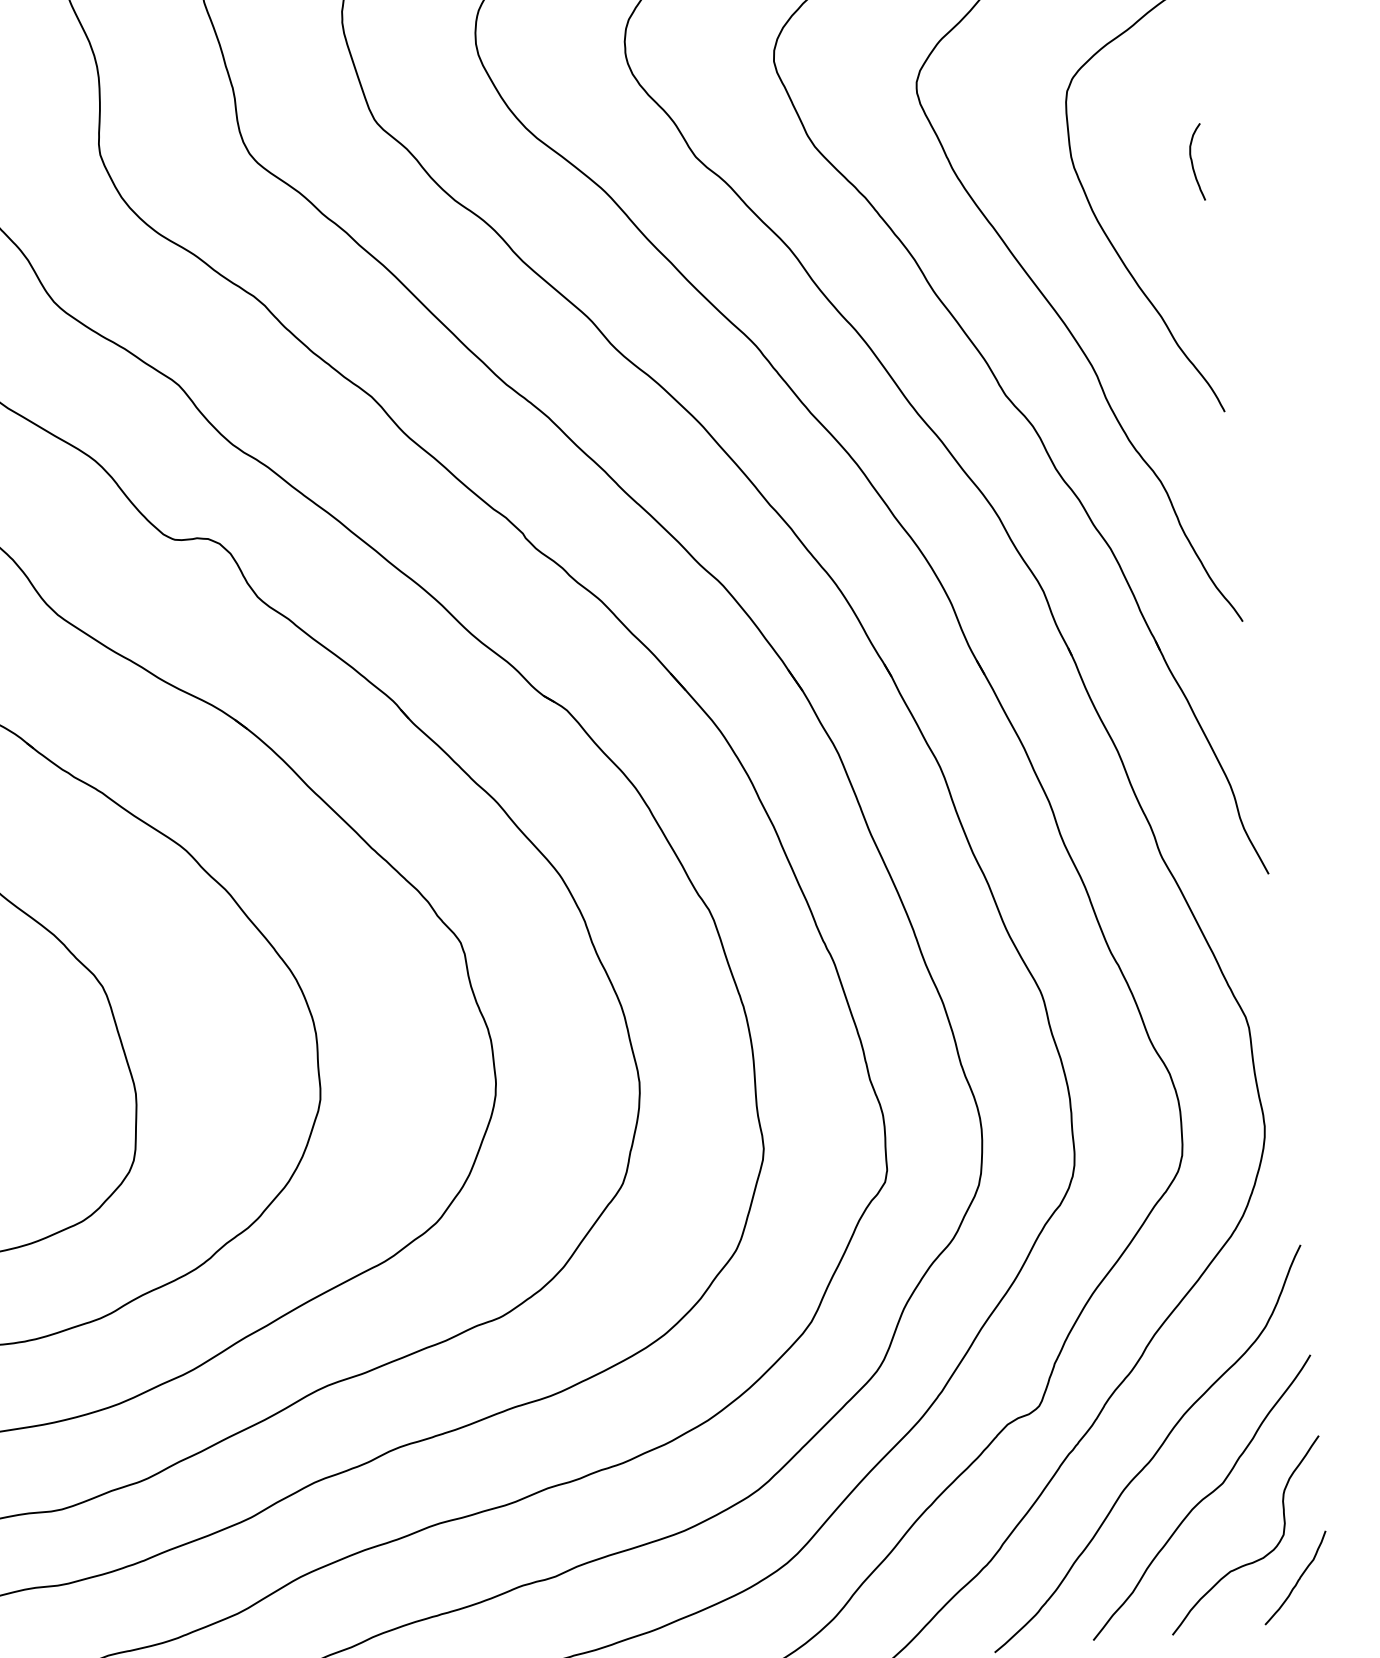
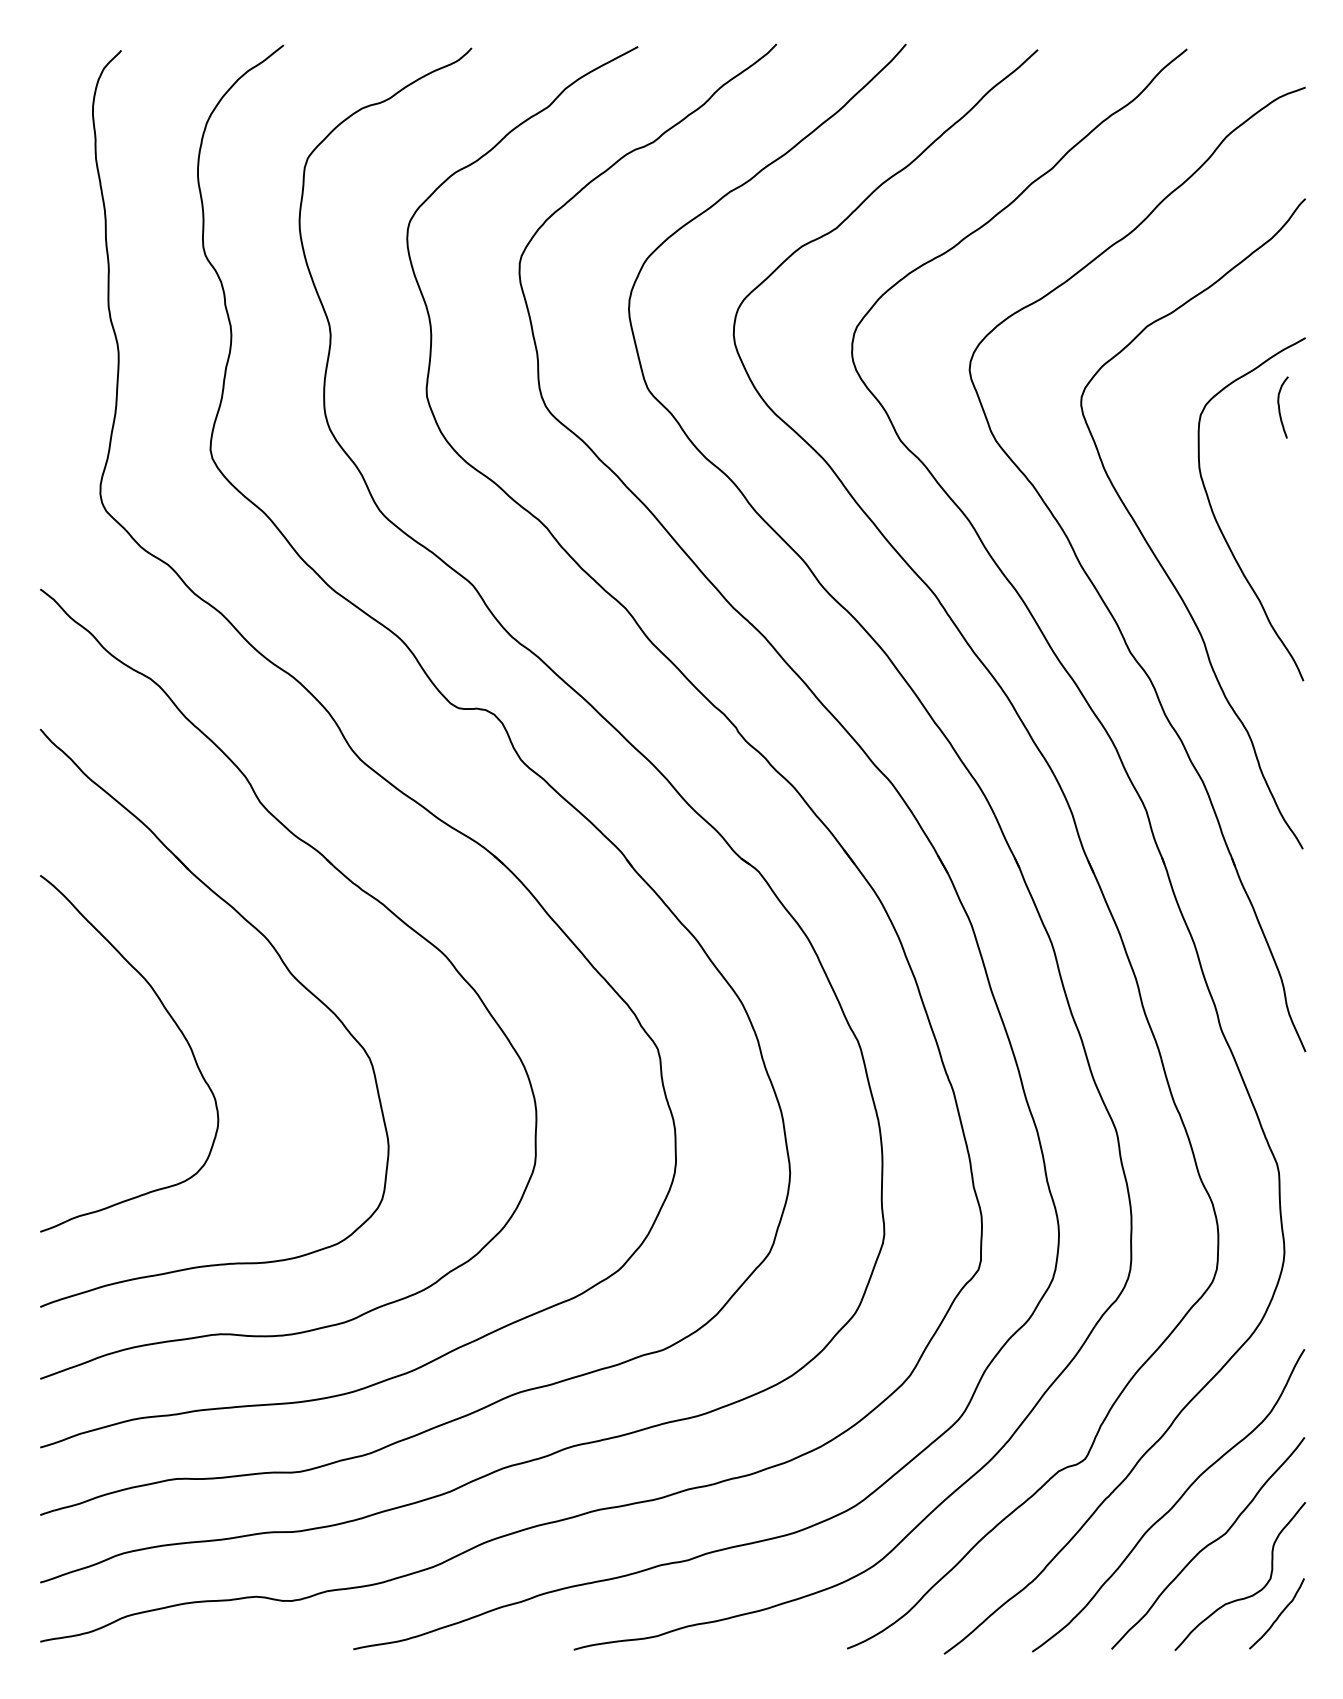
curve: (1193, 163) -> (1280, 408), moved

